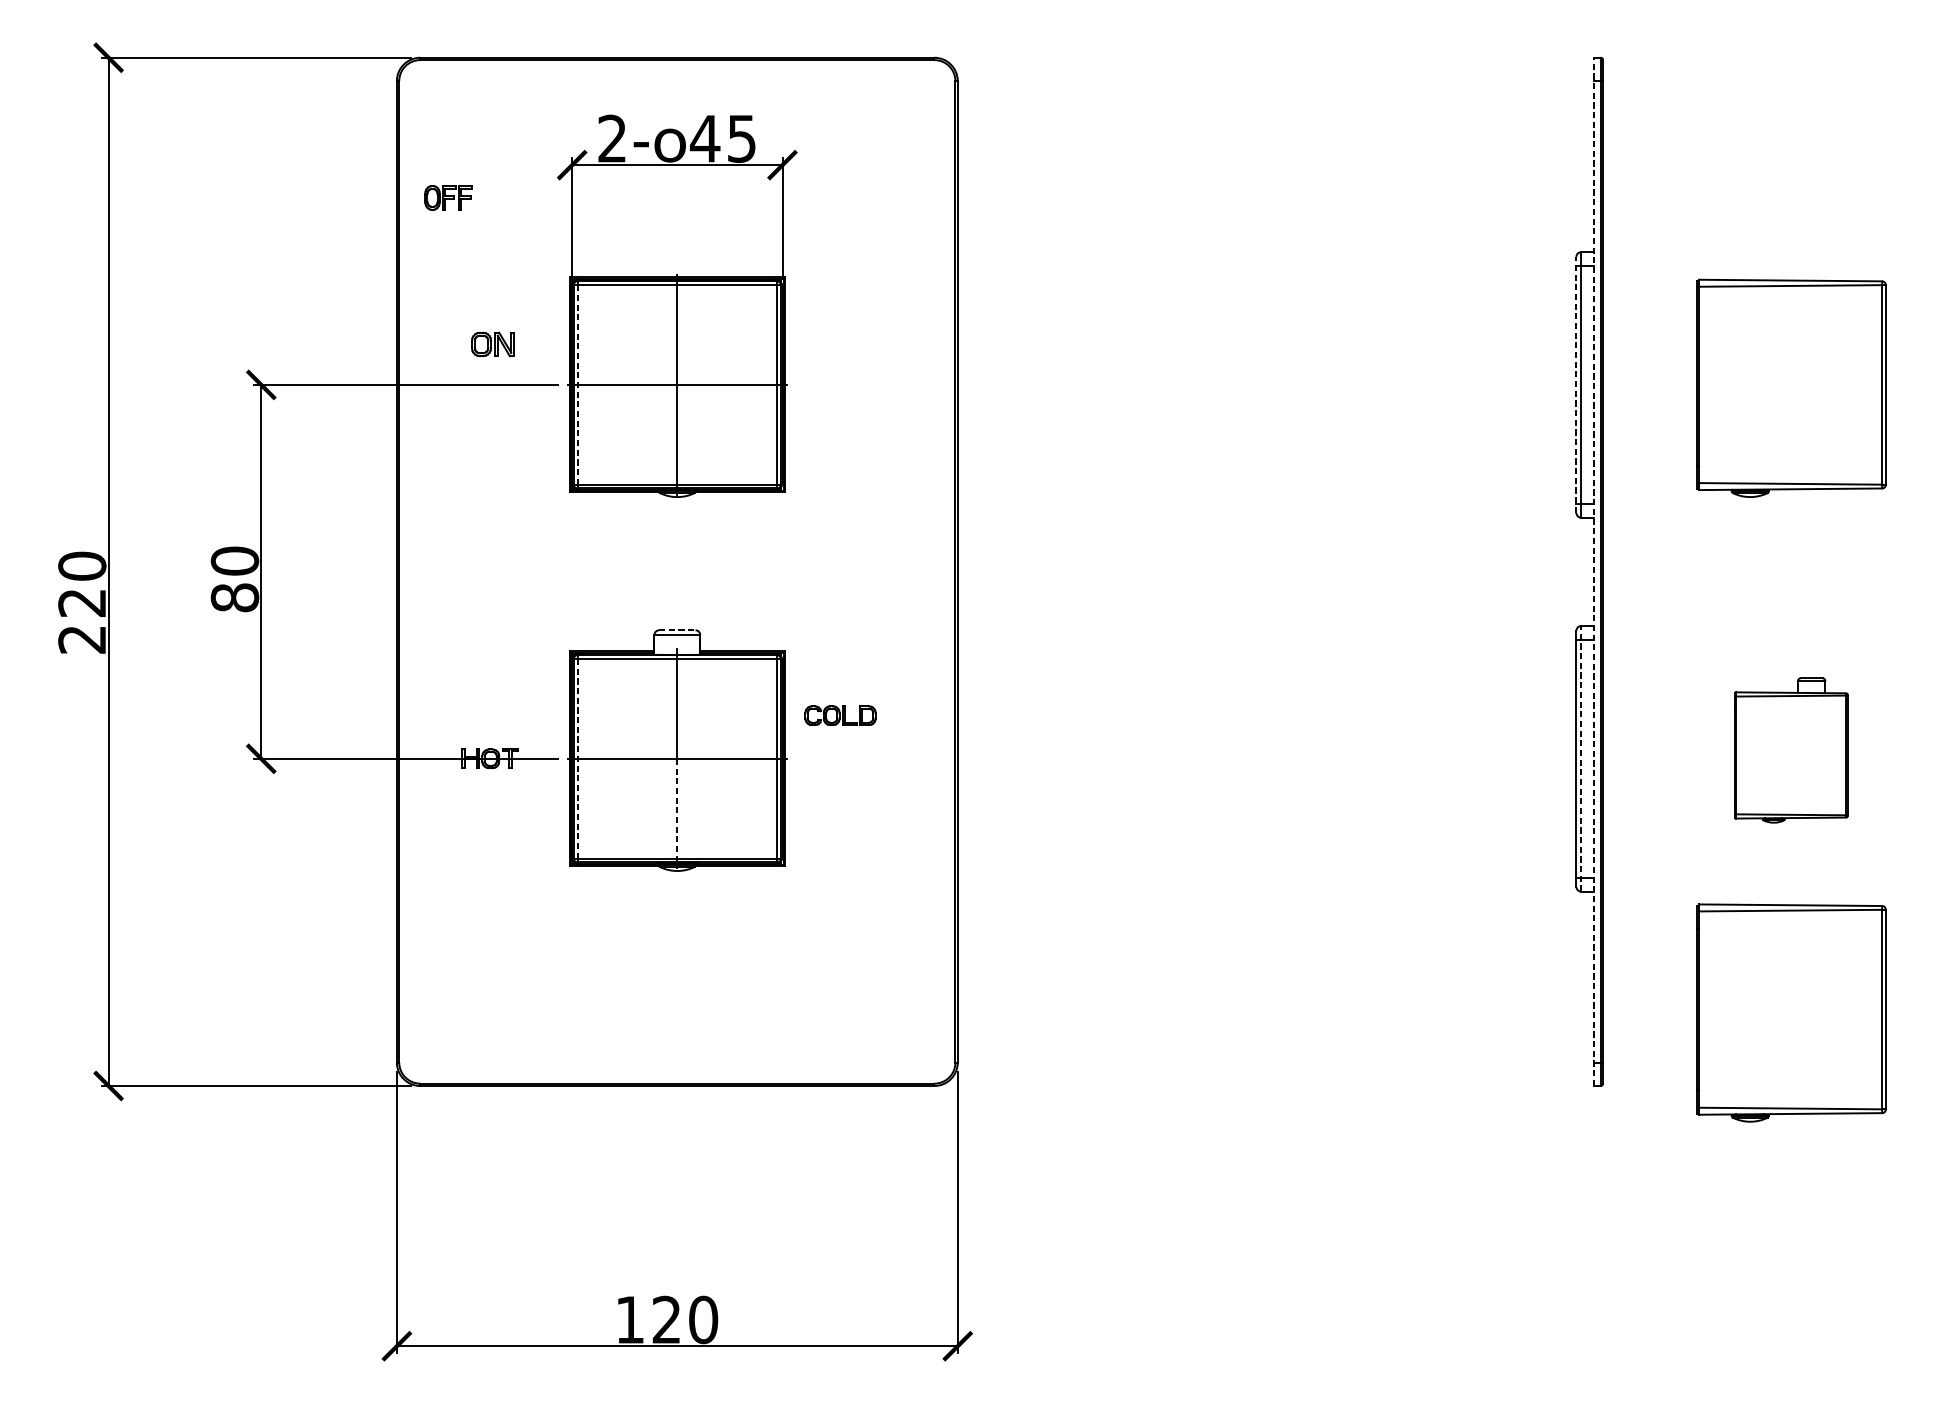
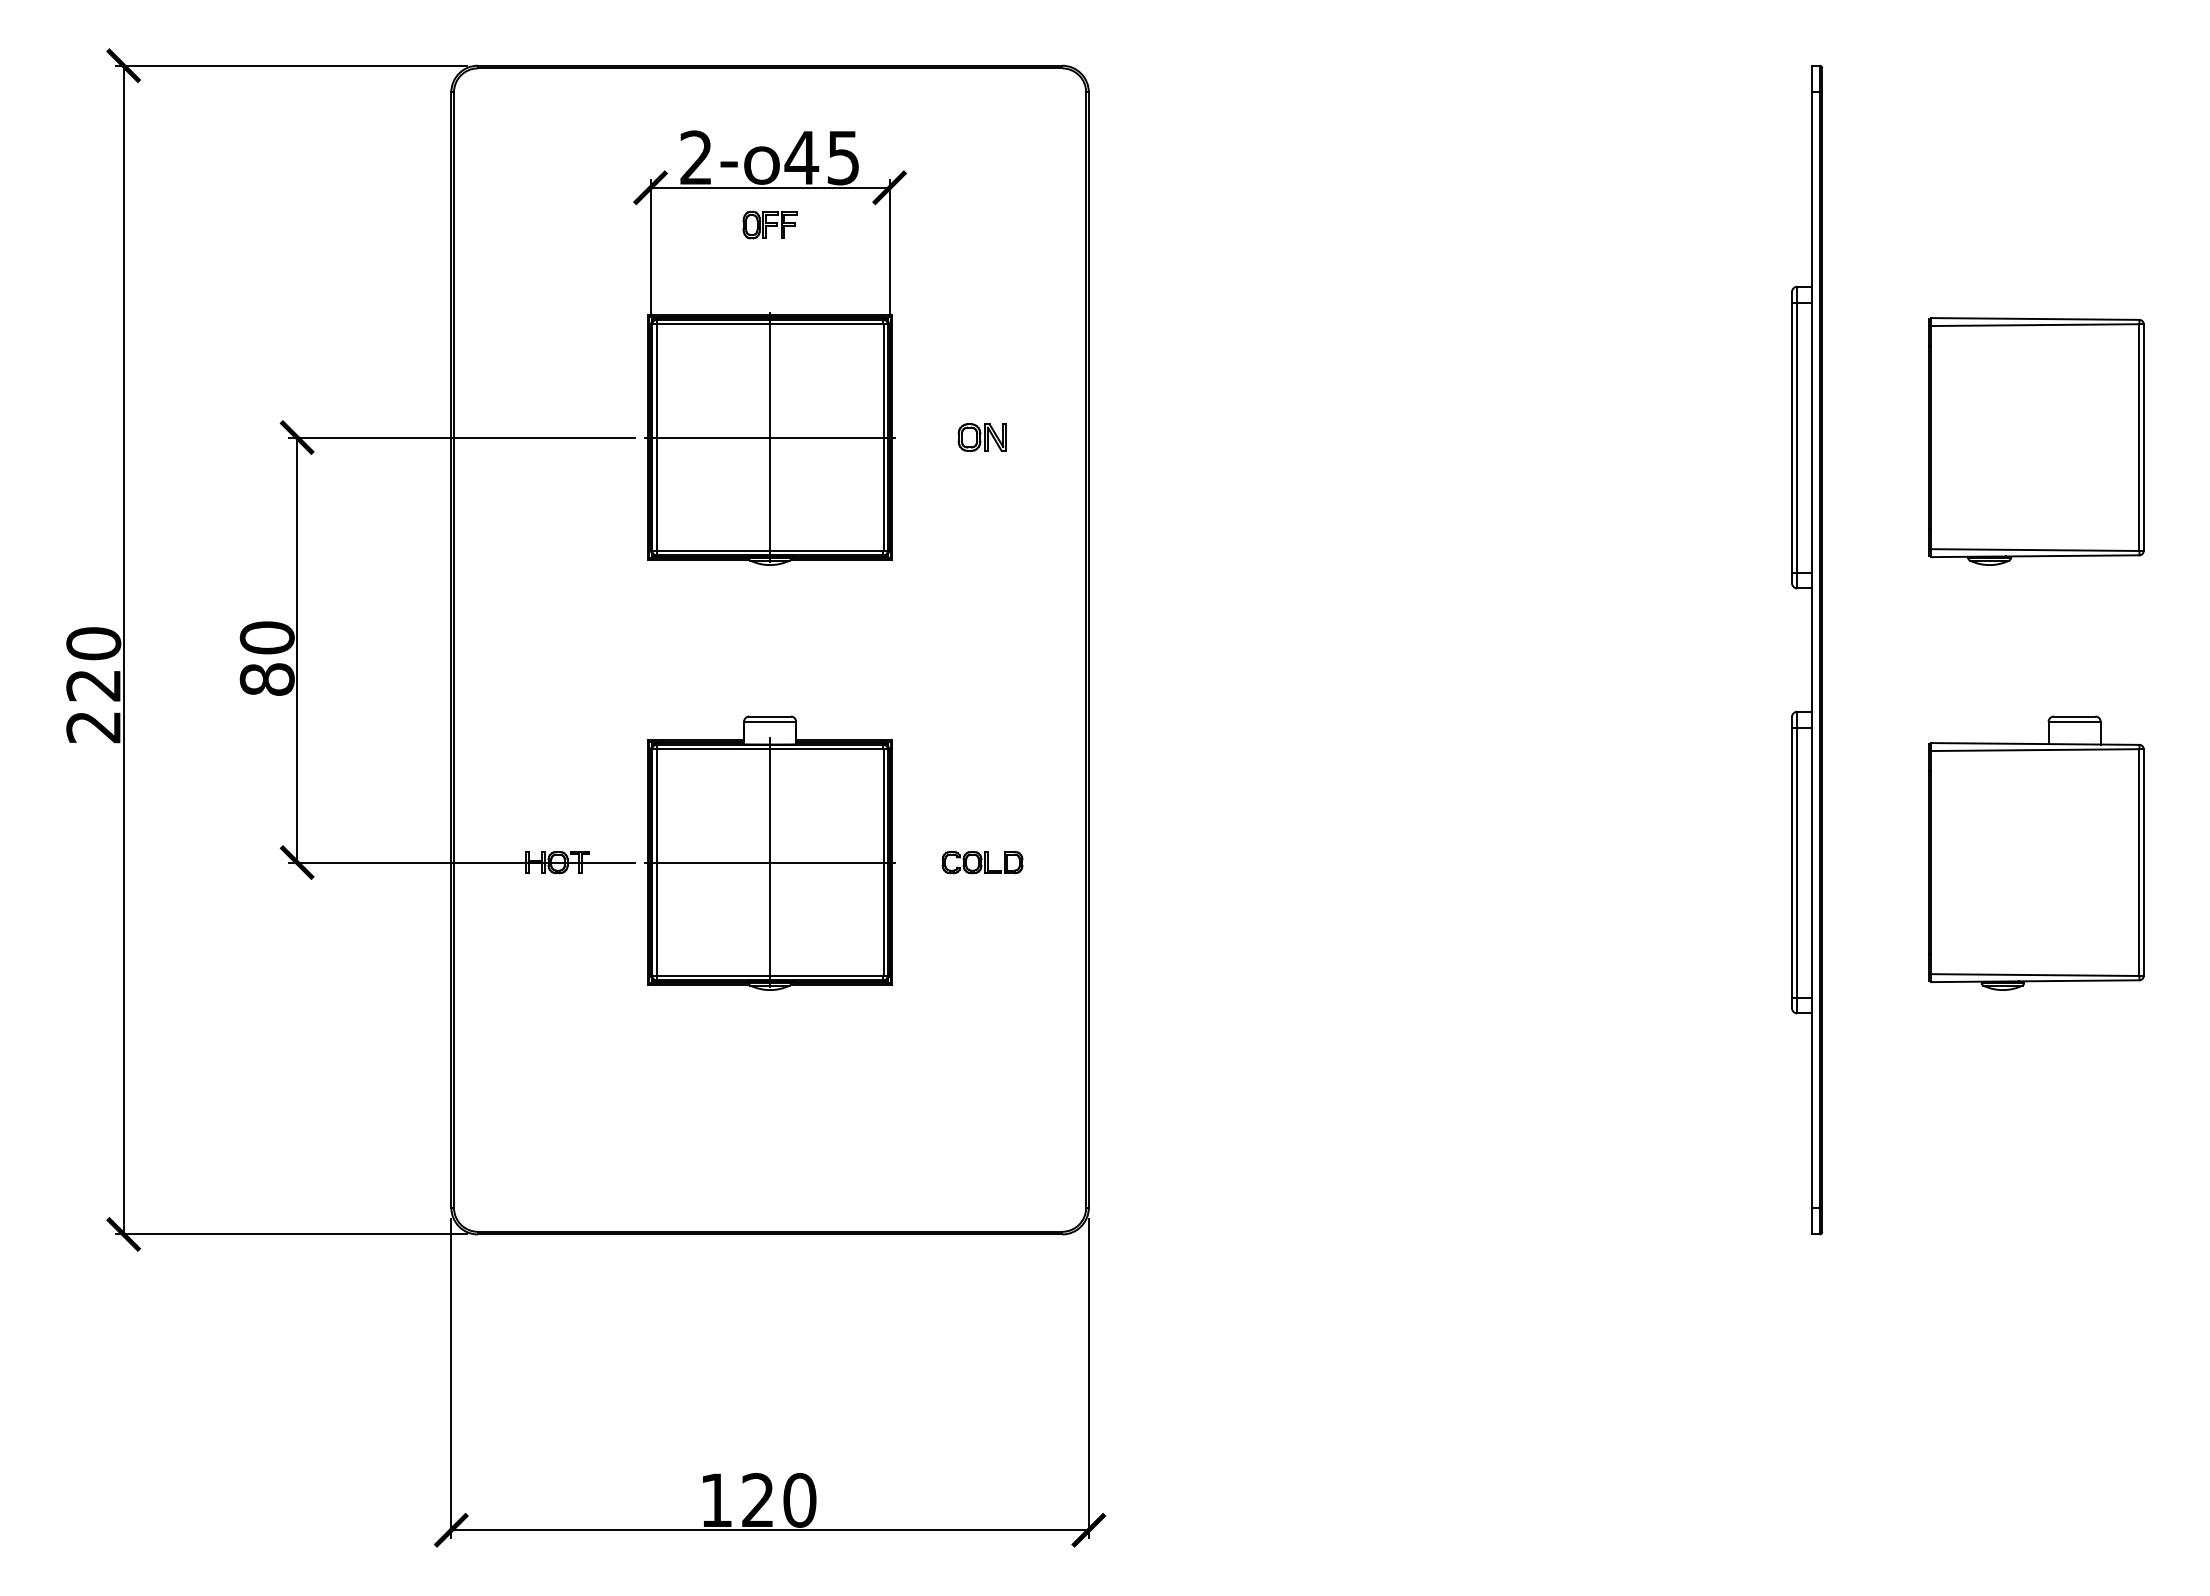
part: (448, 197) -> (769, 224), moved
part: (492, 344) -> (981, 437), moved
line: (1576, 384) -> (1792, 437), dashed -> solid
line: (577, 385) -> (656, 438), dashed -> solid
line: (1593, 571) -> (1811, 649), dashed -> solid
line: (677, 630) -> (770, 716), dashed -> solid
part: (840, 715) -> (982, 862), moved
part: (1791, 749) -> (2036, 852), size x1.67
line: (1581, 758) -> (1797, 862), dashed -> solid
line: (577, 759) -> (656, 863), dashed -> solid
line: (677, 814) -> (770, 925), dashed -> solid
part: (1791, 1013) -> (2036, 1151), removed

